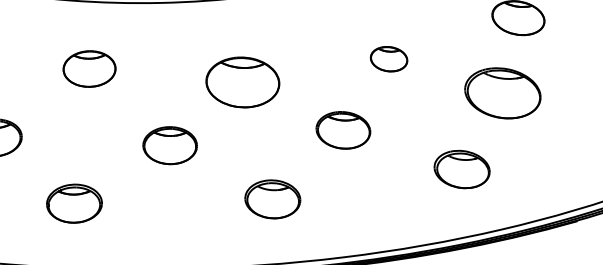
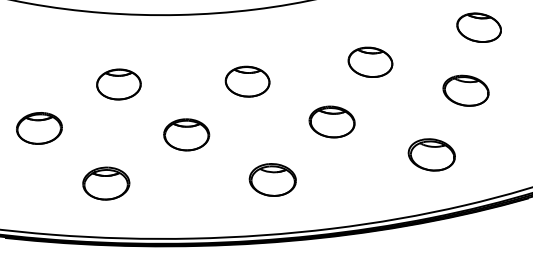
part: (389, 58) -> (370, 61), size x1.43
part: (89, 69) -> (118, 84), moved
part: (242, 82) -> (247, 81), size x0.71
part: (502, 92) -> (465, 90), size x0.71

